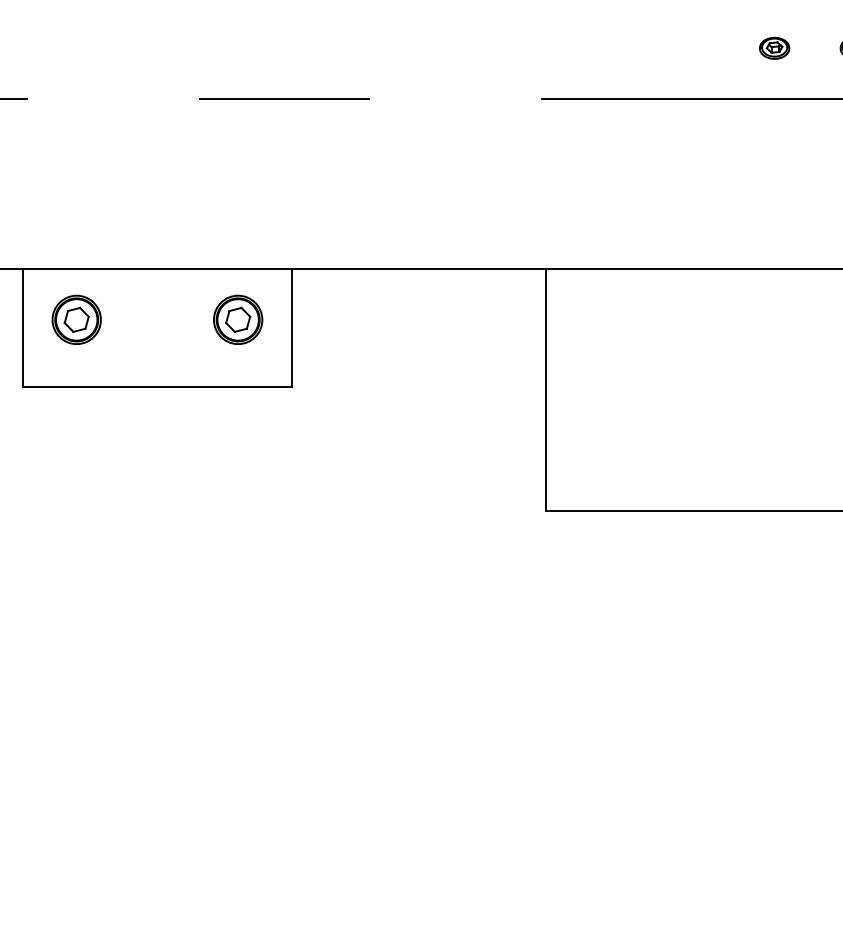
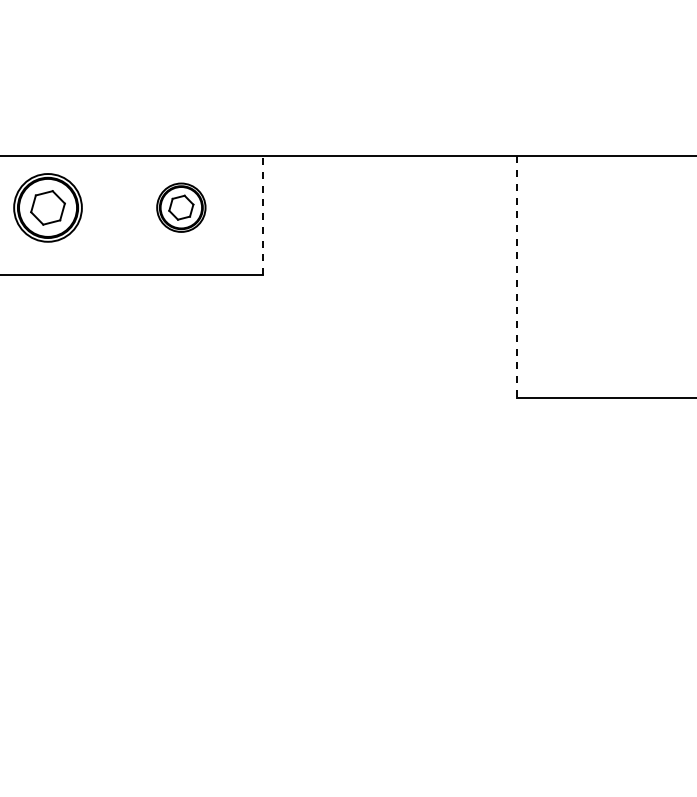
part: (76, 319) -> (47, 207), size x1.4
part: (238, 319) -> (181, 207), moved
line: (291, 327) -> (262, 215), solid -> dashed
line: (545, 390) -> (516, 278), solid -> dashed

